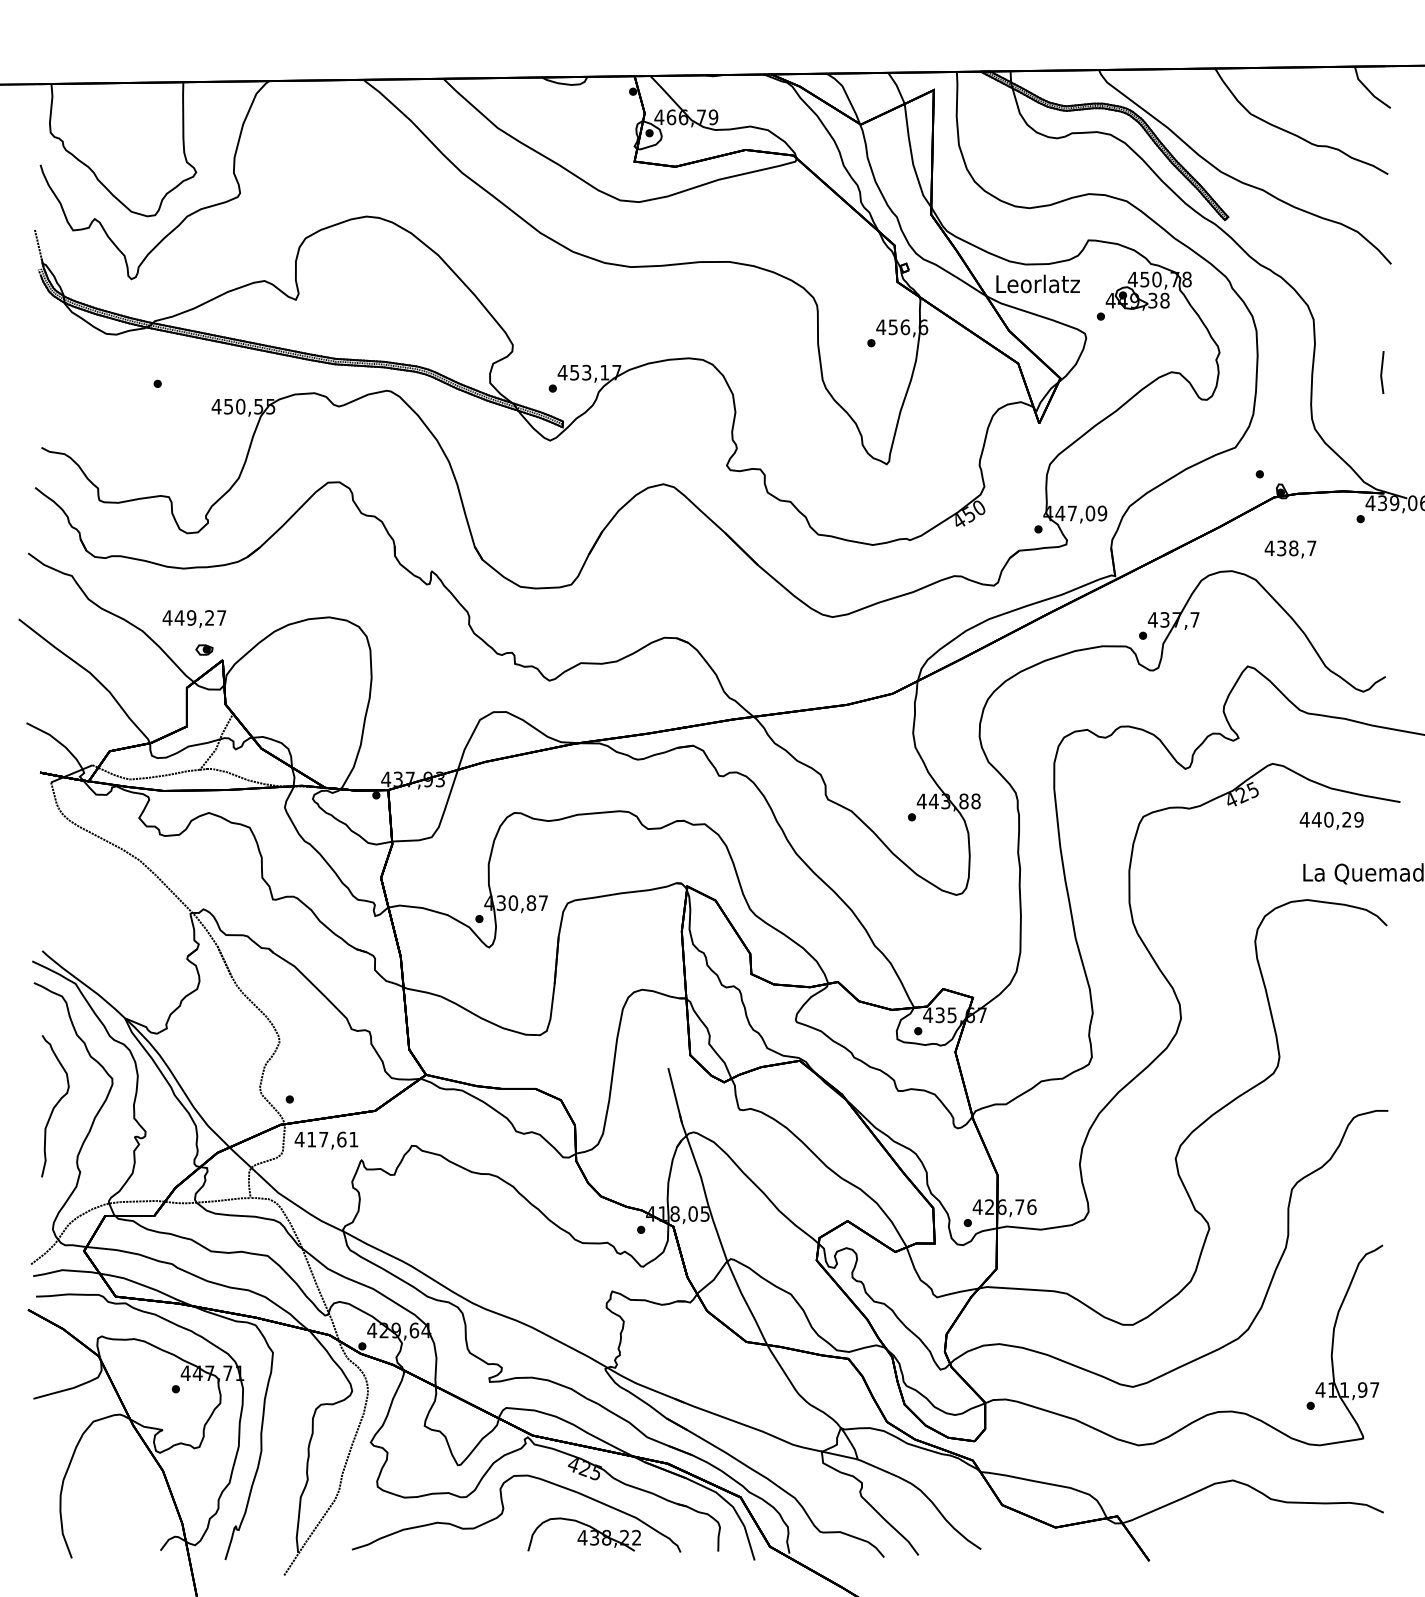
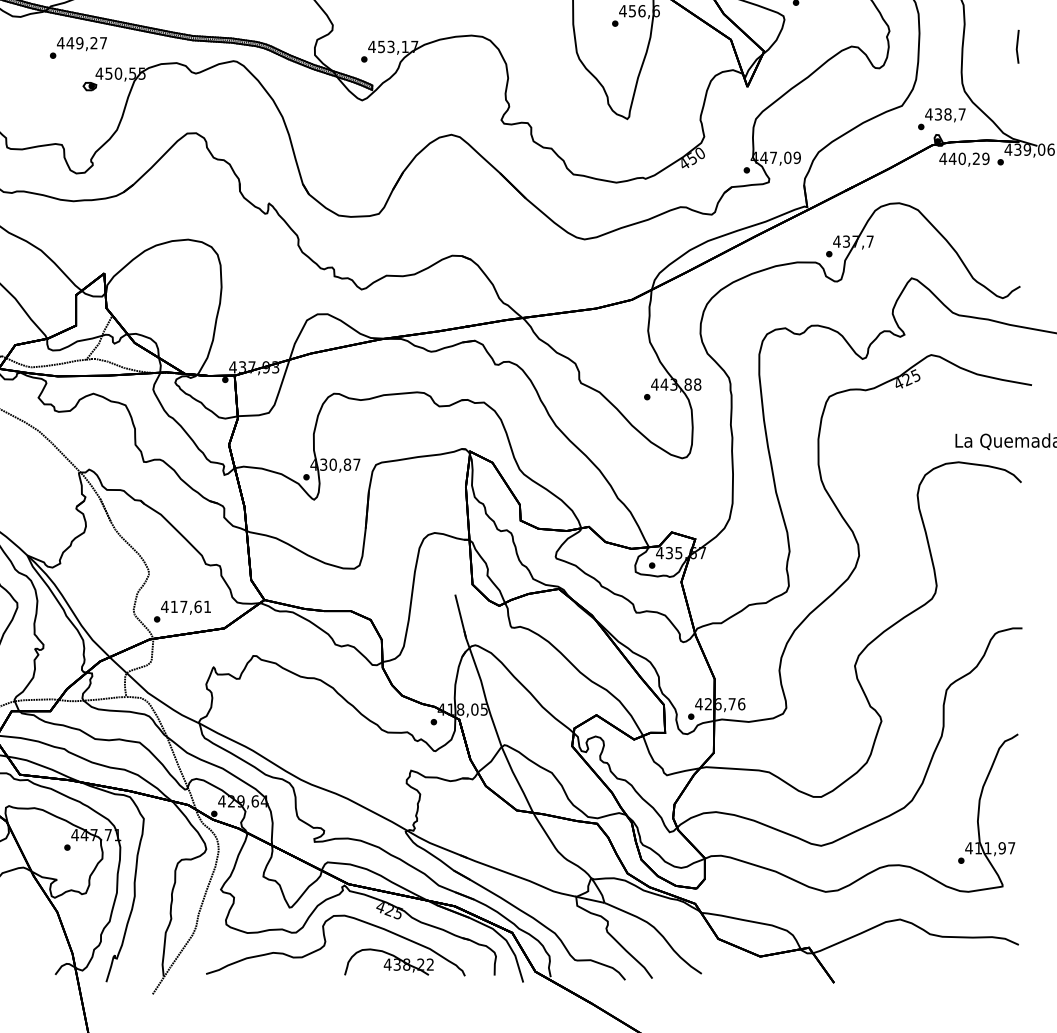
text: (1290, 549) -> (945, 115), moved
text: (194, 618) -> (82, 43), moved
part: (204, 649) -> (89, 86), moved
text: (1331, 820) -> (964, 159), moved
text: (326, 1140) -> (186, 607), moved

